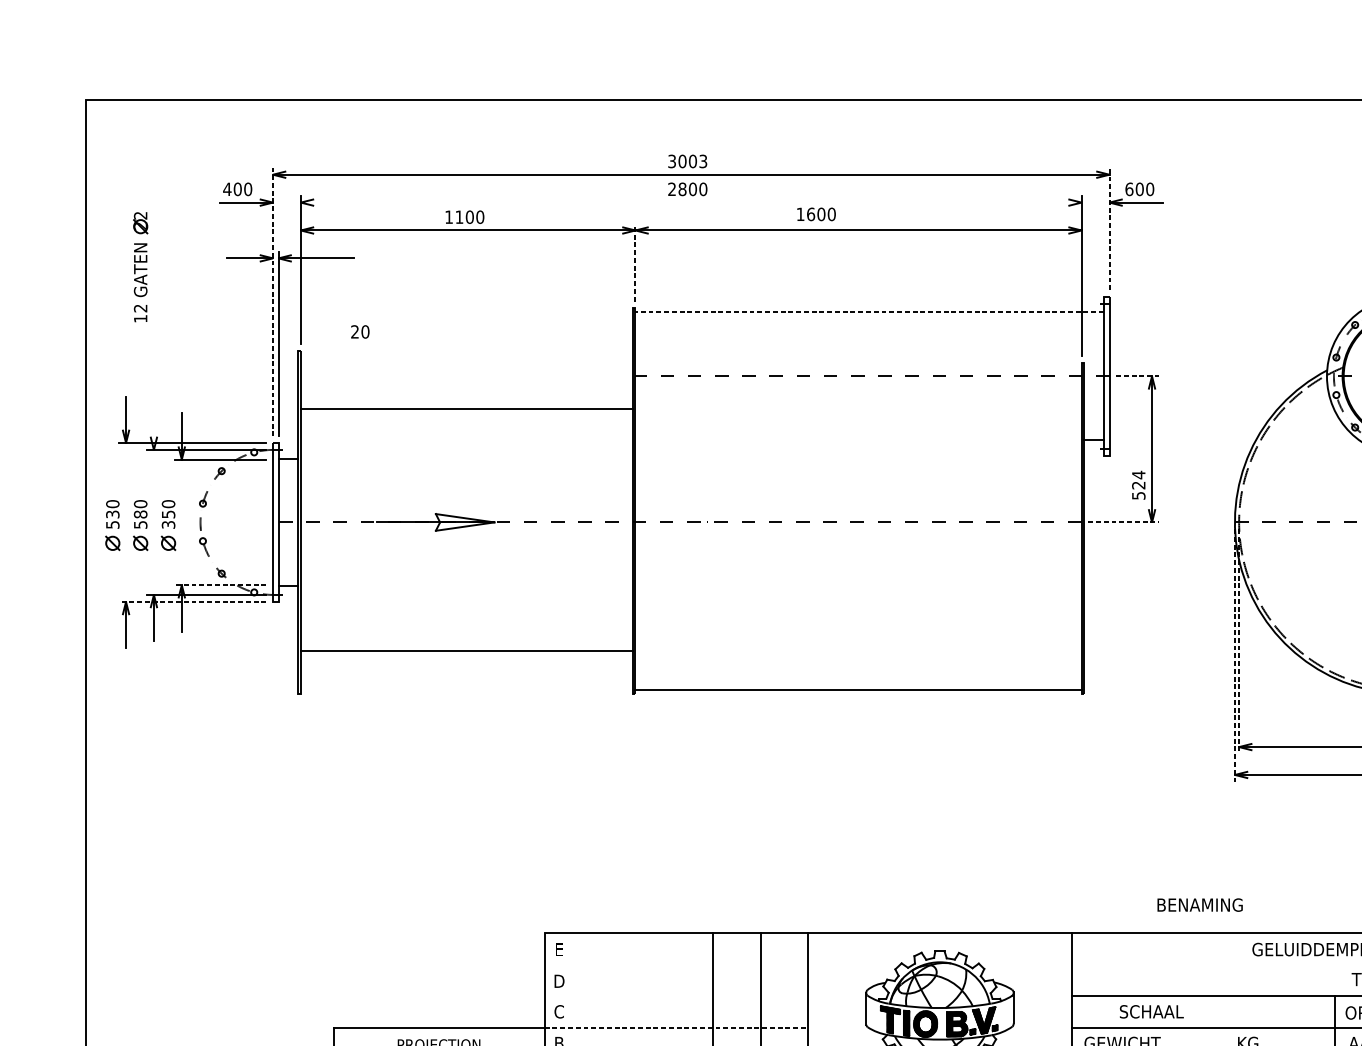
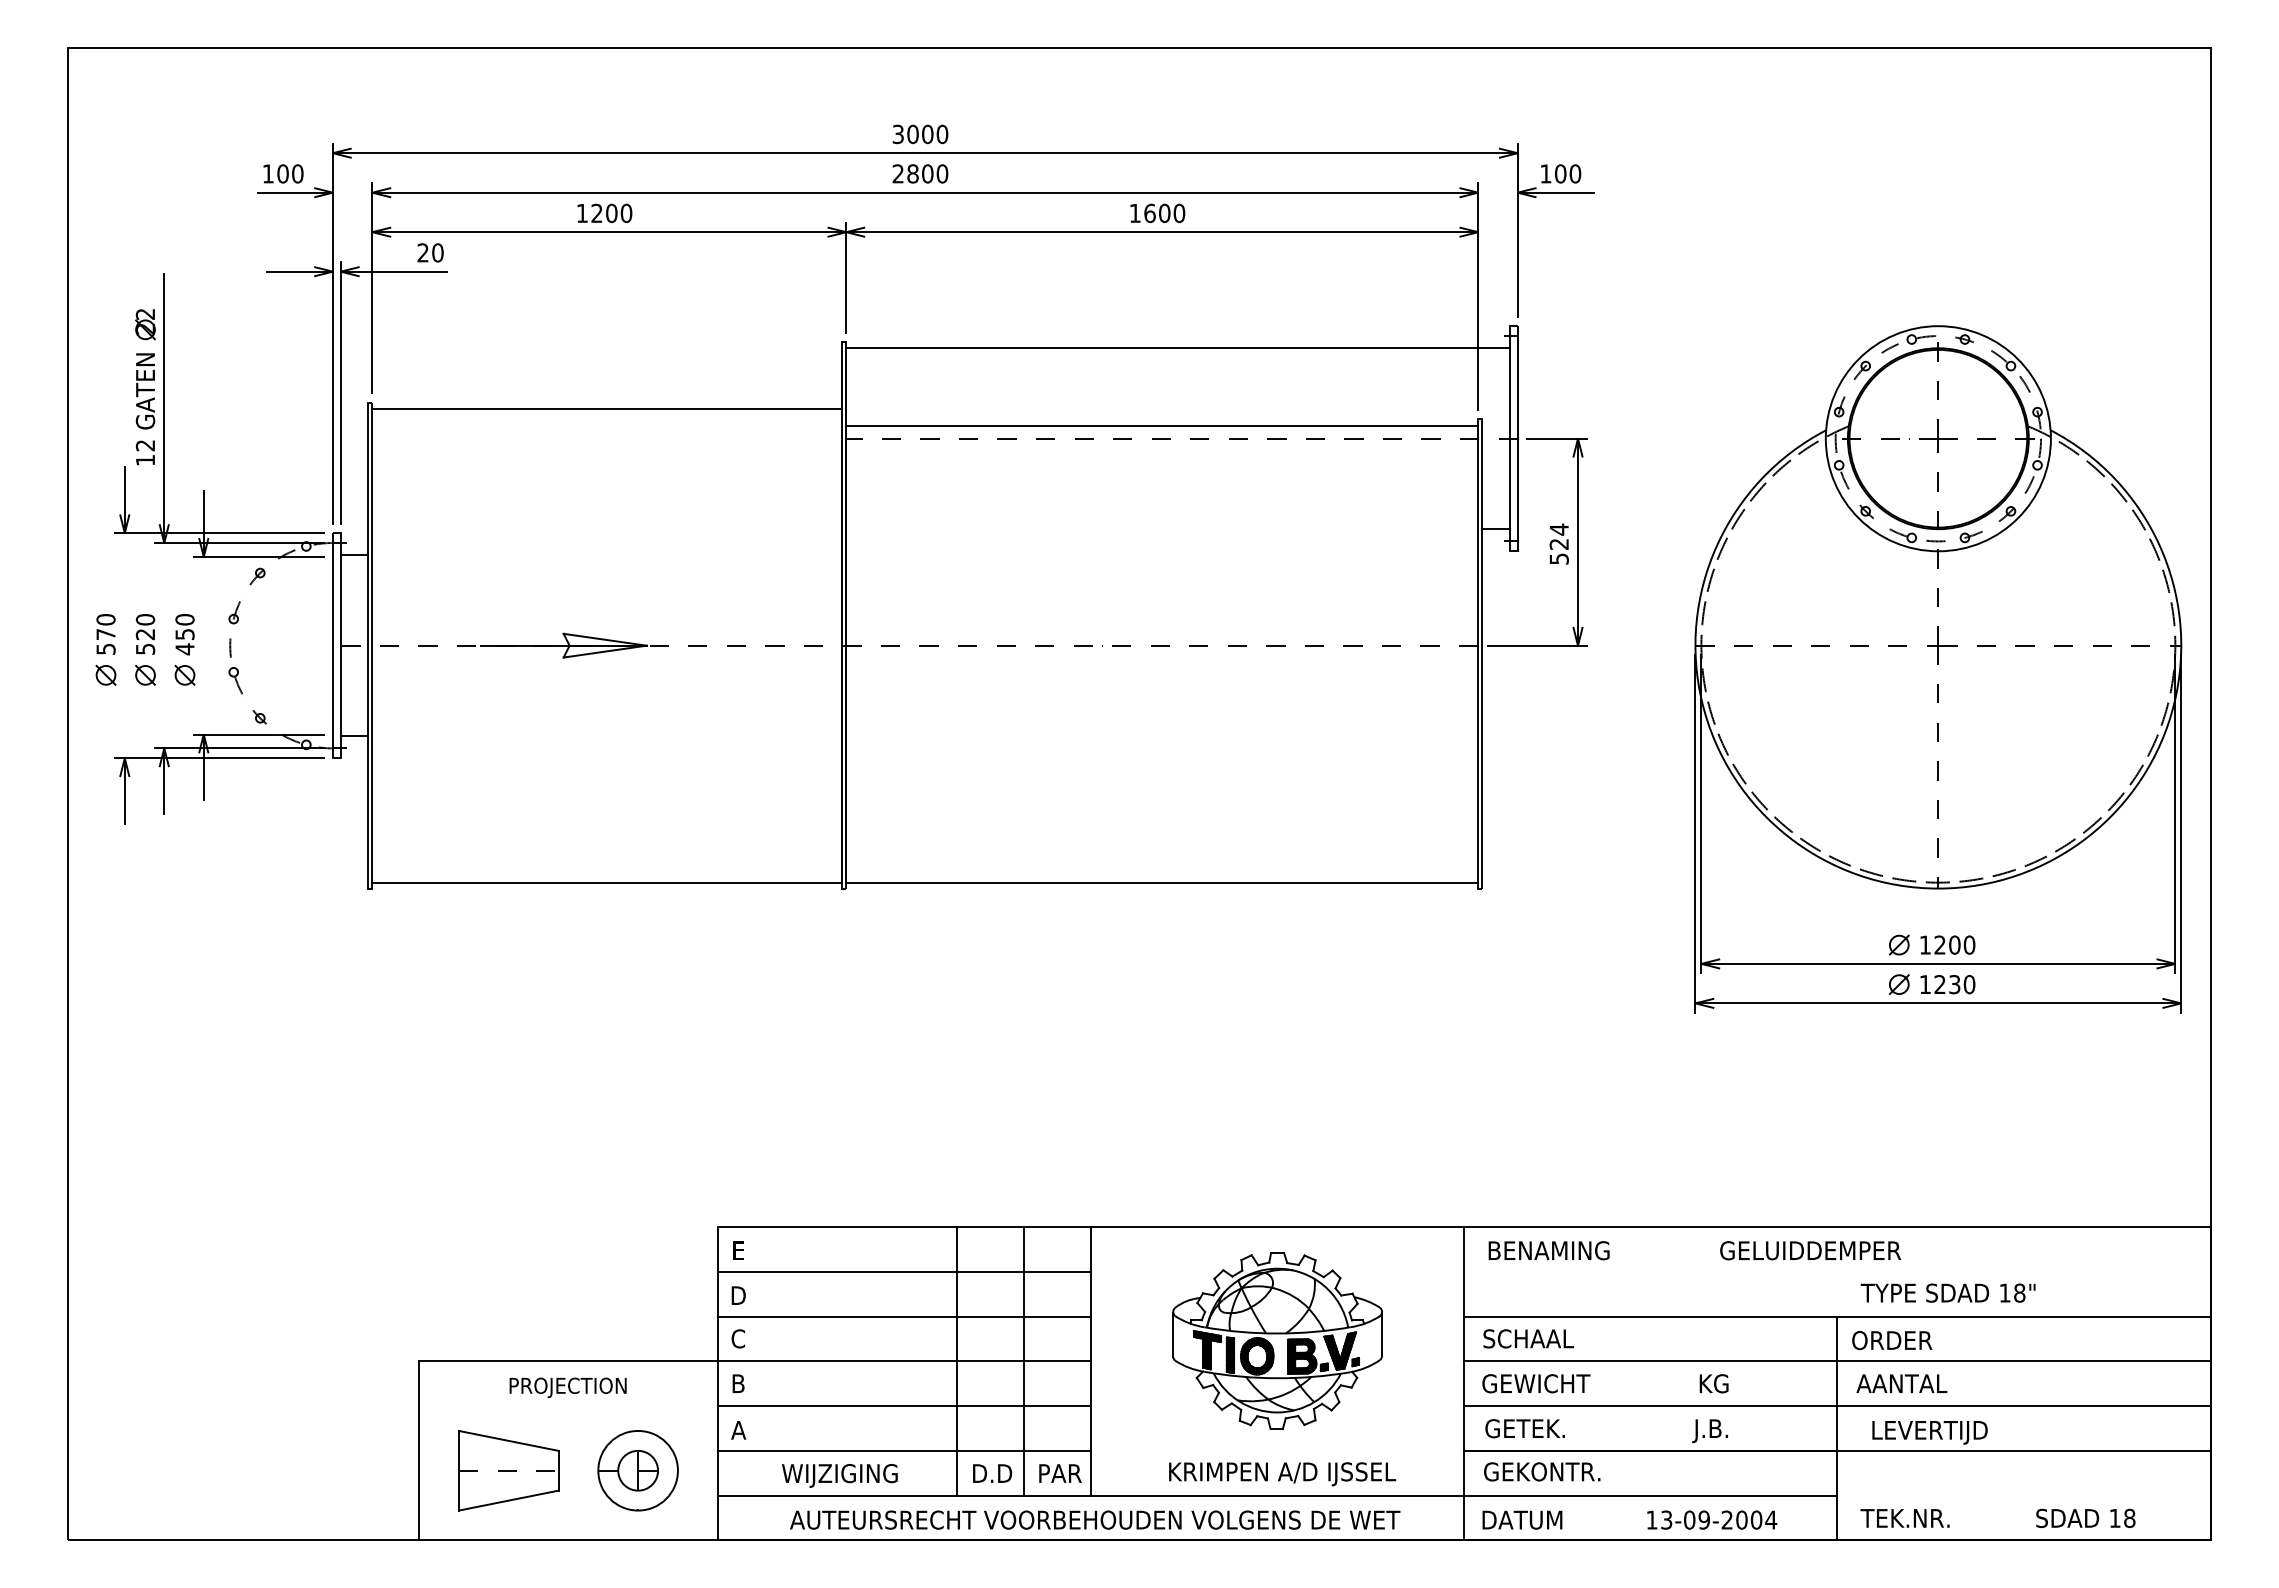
text: (703, 161) -> (942, 134), 3003 -> 3000
text: (227, 189) -> (268, 173), 400 -> 100
text: (1129, 189) -> (1545, 173), 600 -> 100
line: (691, 202) -> (925, 192), added
text: (816, 214) -> (1157, 213), moved
text: (459, 216) -> (596, 212), 1100 -> 1200
line: (1109, 228) -> (1517, 229), dashed -> solid
line: (635, 262) -> (846, 277), dashed -> solid
part: (140, 267) -> (145, 387), moved
line: (272, 302) -> (332, 333), dashed -> solid
line: (869, 312) -> (1178, 348), dashed -> solid
text: (360, 331) -> (430, 252), moved
line: (154, 354) -> (164, 408), added
line: (858, 367) -> (1162, 426), added
line: (1137, 376) -> (1557, 438), dashed -> solid
line: (466, 409) -> (607, 408), moved
text: (1138, 484) -> (1558, 543), moved
text: (112, 514) -> (105, 634), 530 -> 570
text: (140, 514) -> (145, 634), 580 -> 520
line: (1123, 522) -> (1537, 645), dashed -> solid
text: (168, 525) -> (184, 649), 350 -> 450
line: (220, 585) -> (258, 734), dashed -> solid
line: (192, 602) -> (218, 758), dashed -> solid
line: (1239, 641) -> (1701, 814), dashed -> solid
line: (466, 650) -> (607, 882), moved
line: (1234, 655) -> (1695, 833), dashed -> solid
text: (1199, 904) -> (1548, 1250), moved
line: (675, 964) -> (903, 1271), added
line: (675, 996) -> (903, 1316), added
text: (1151, 1011) -> (1528, 1338), moved
line: (676, 1027) -> (904, 1361), dashed -> solid

